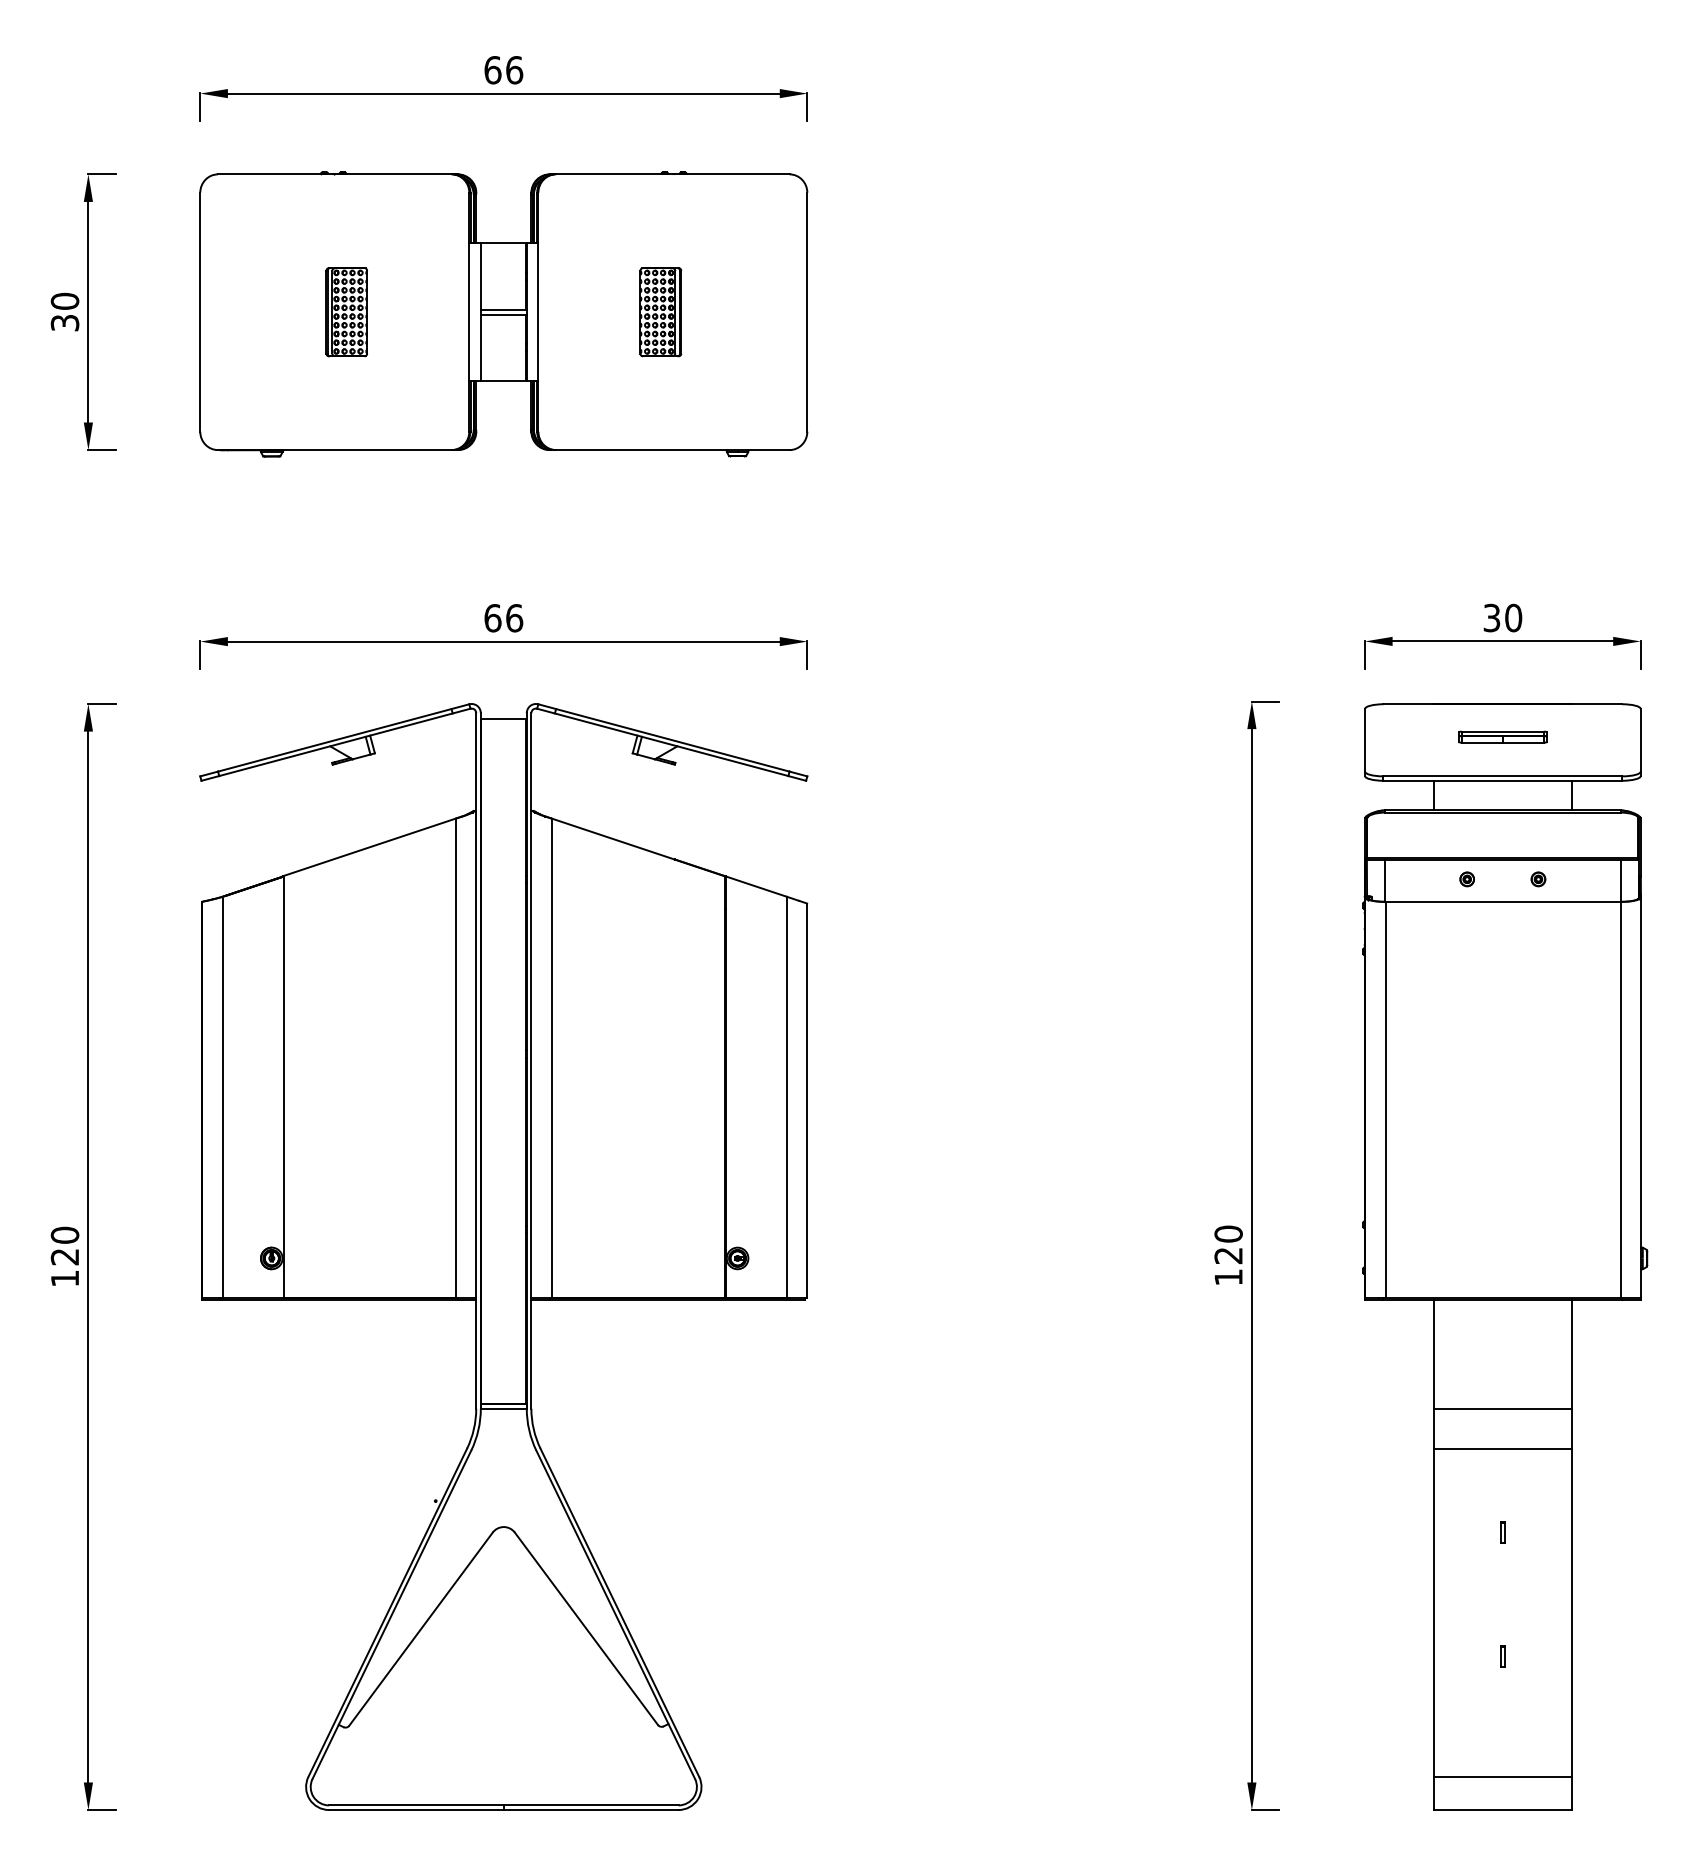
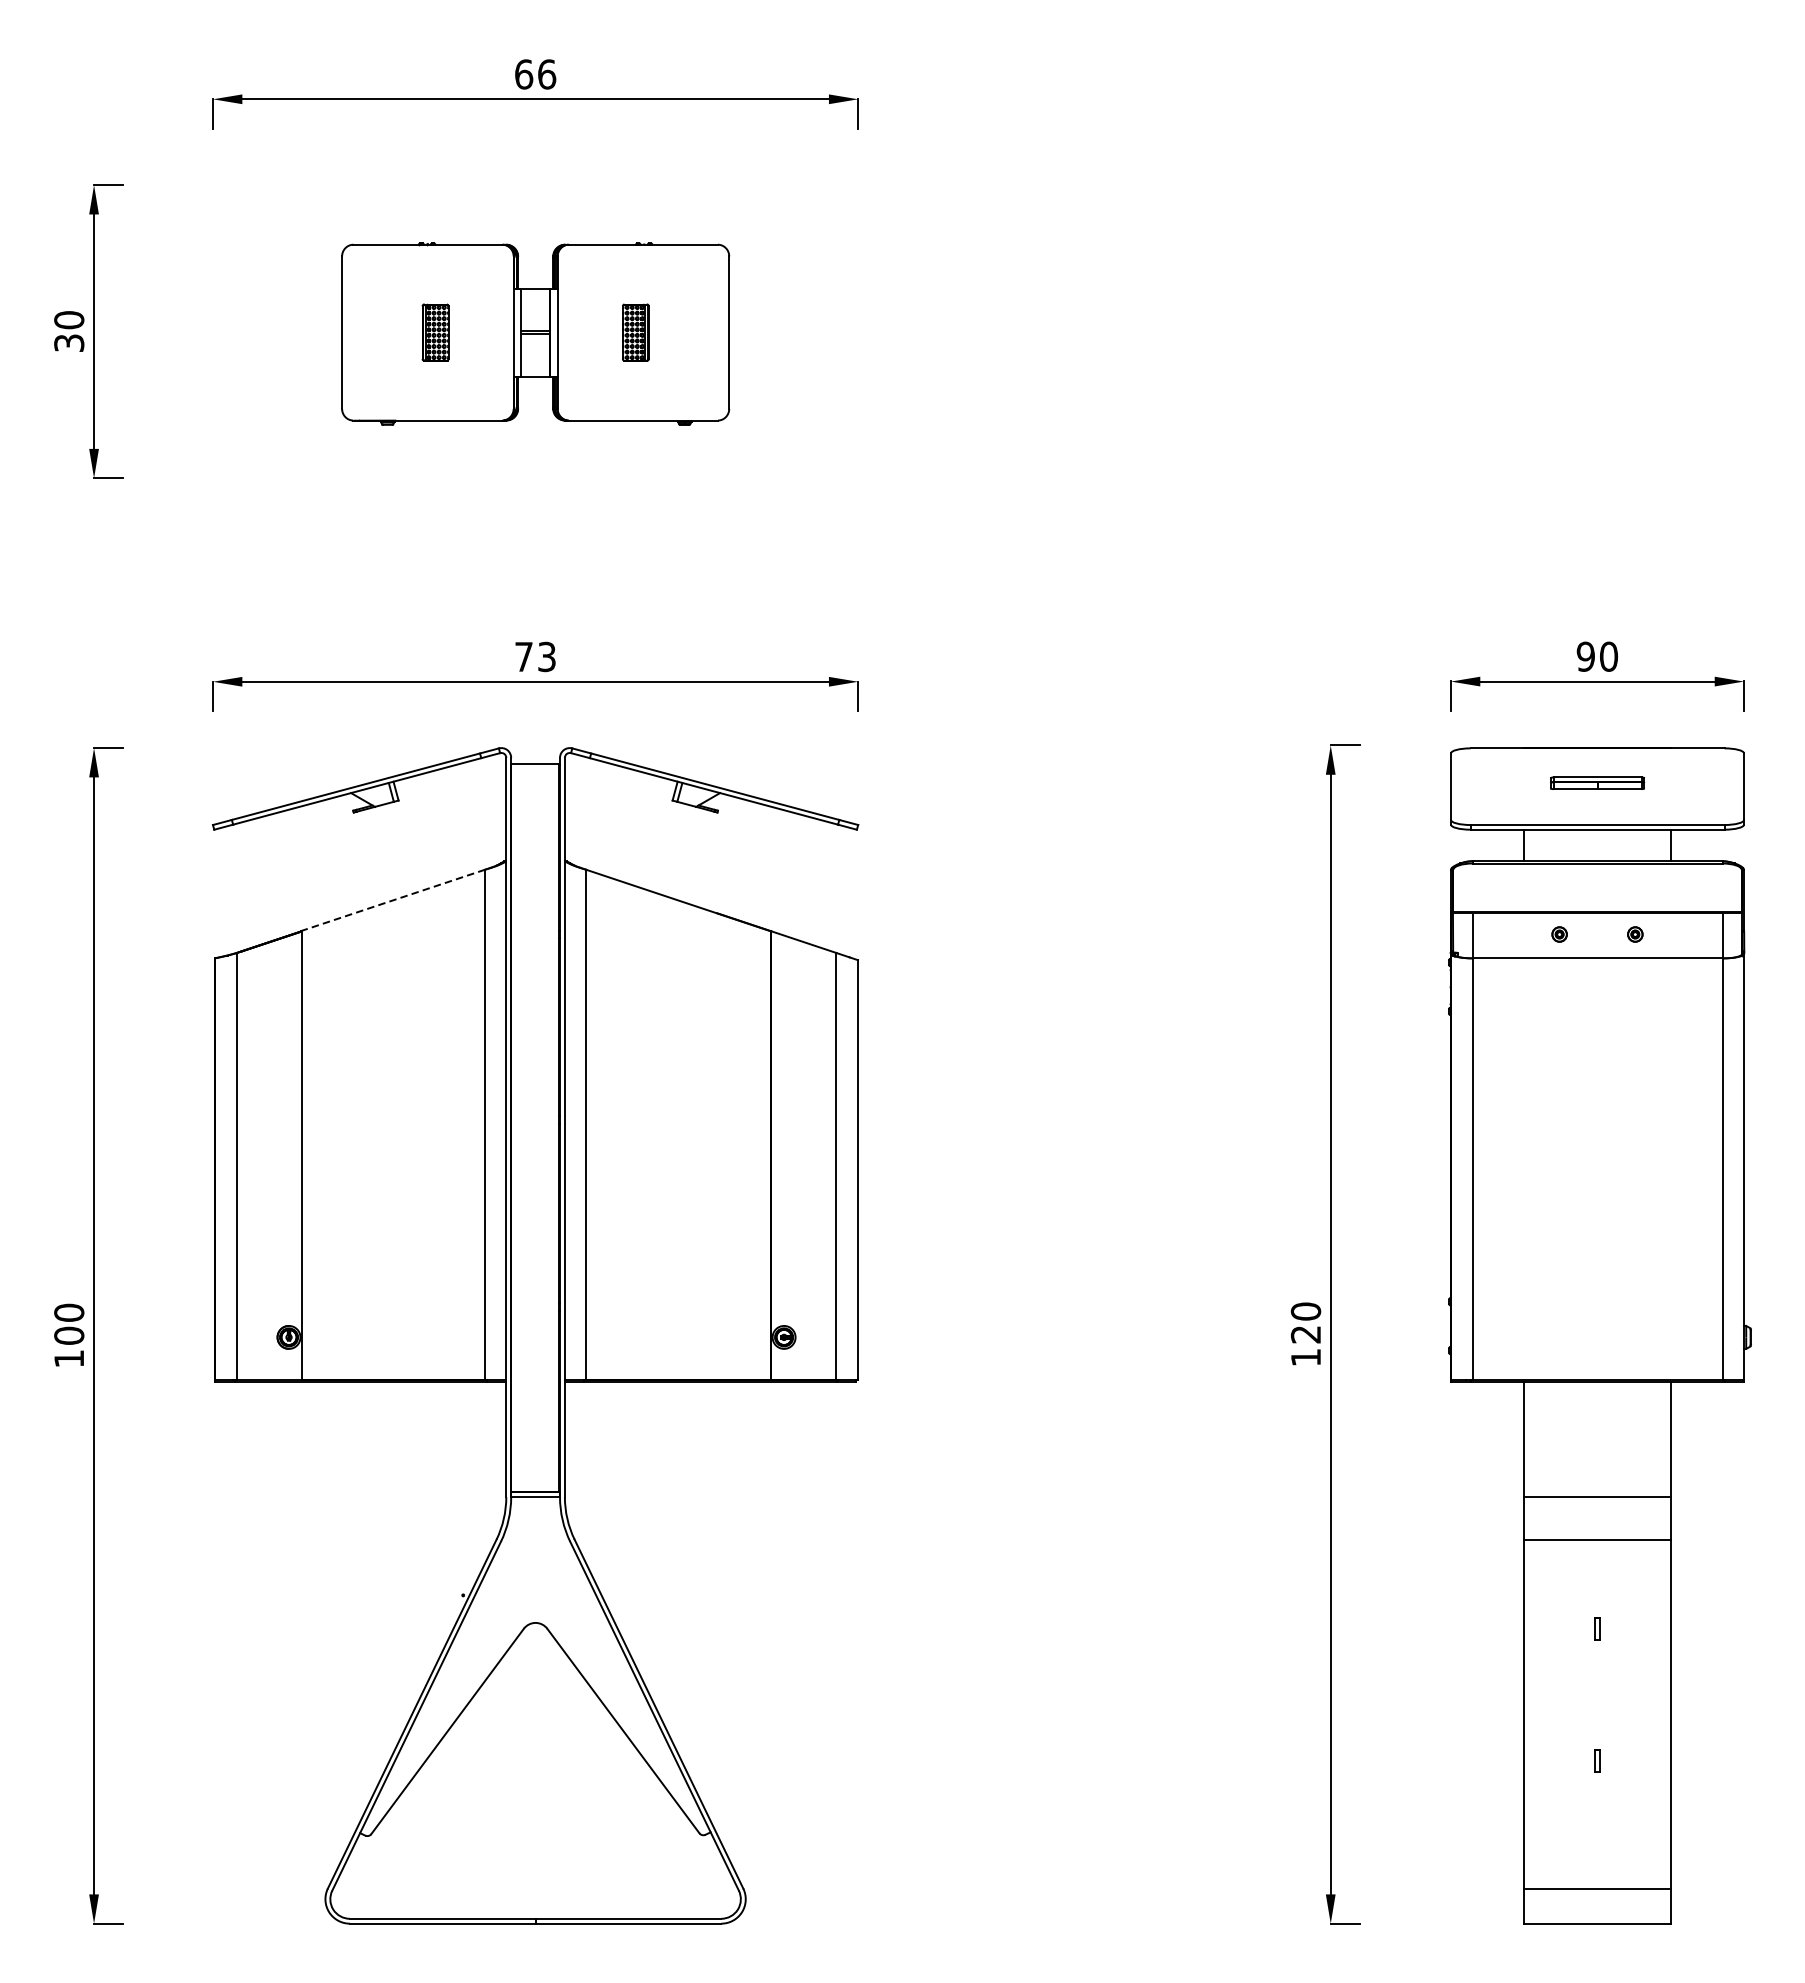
part: (503, 314) -> (535, 334), size x0.6
text: (503, 618) -> (535, 657), 66 -> 73
text: (1491, 618) -> (1585, 657), 30 -> 90
line: (369, 847) -> (392, 900), solid -> dashed
text: (64, 1256) -> (68, 1335), 120 -> 100

